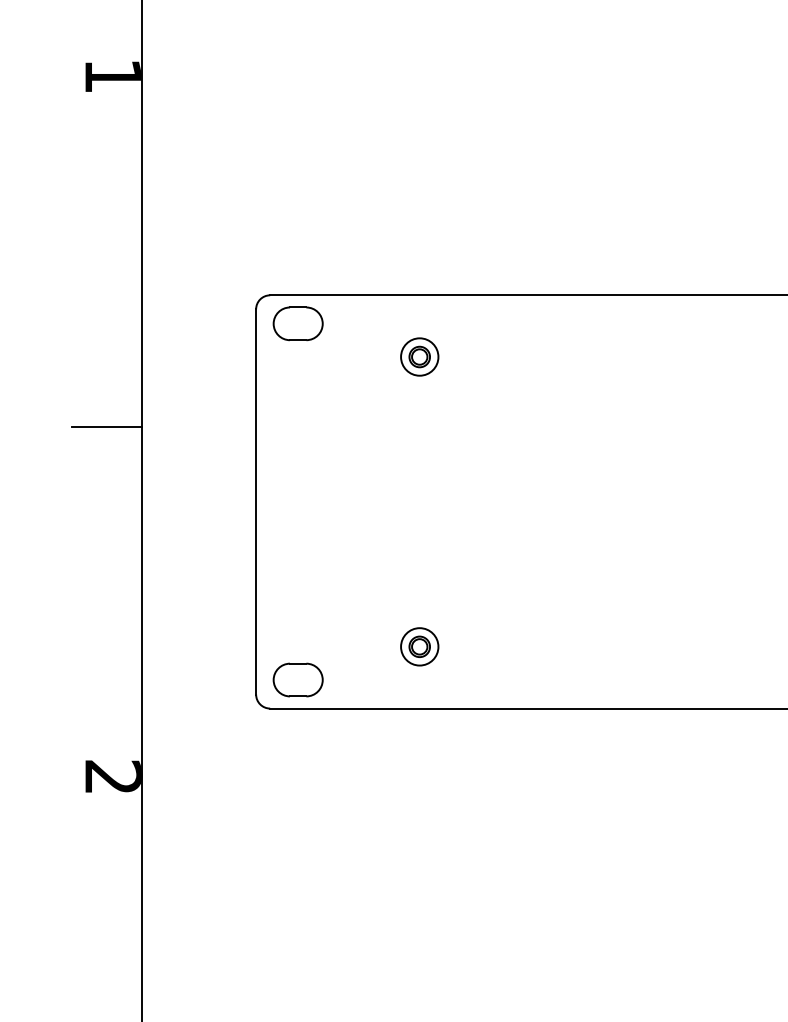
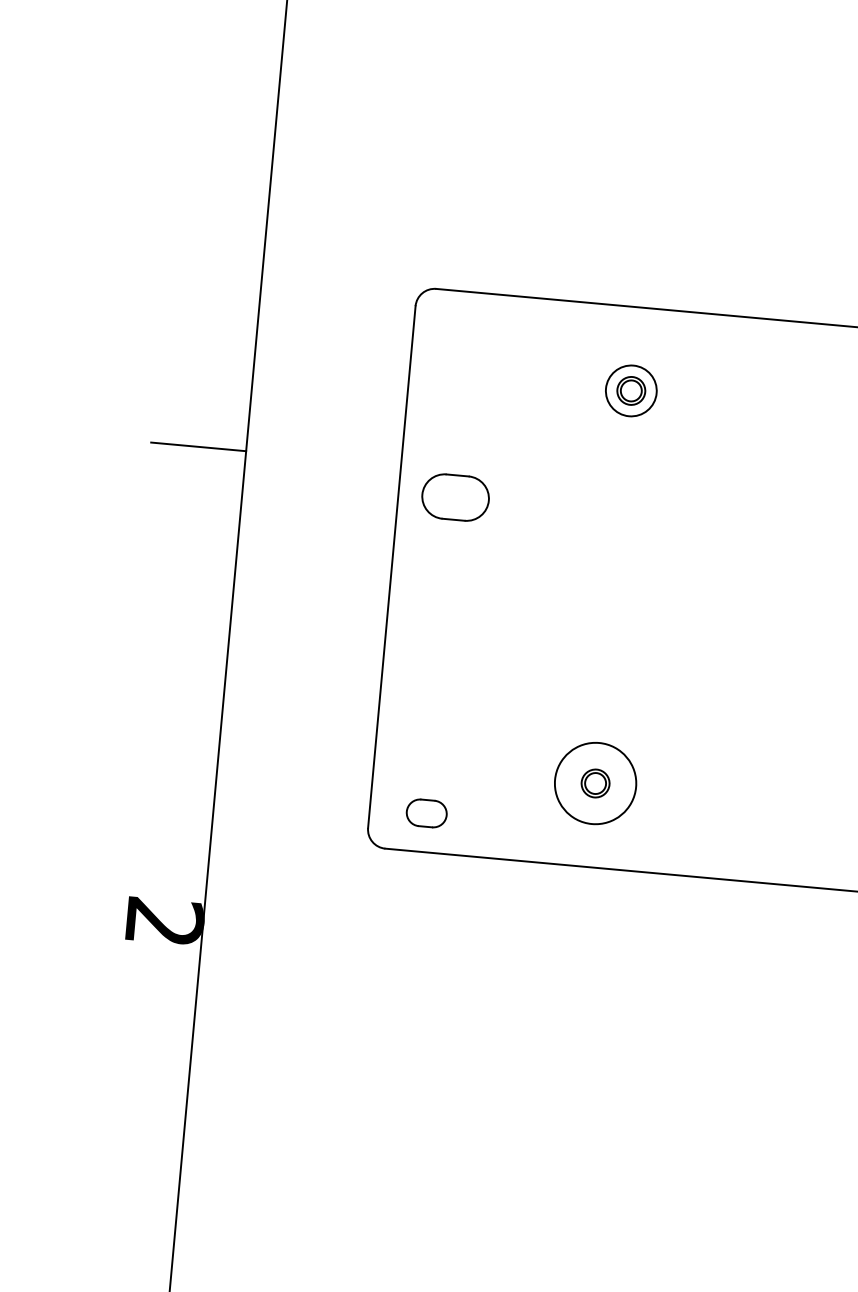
part: (297, 323) -> (454, 497), moved
circle: (419, 646) -> (595, 782), size x1.6
part: (297, 679) -> (425, 812), size x0.6

